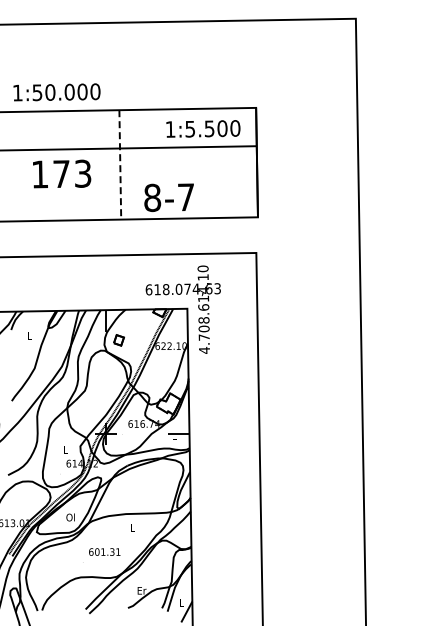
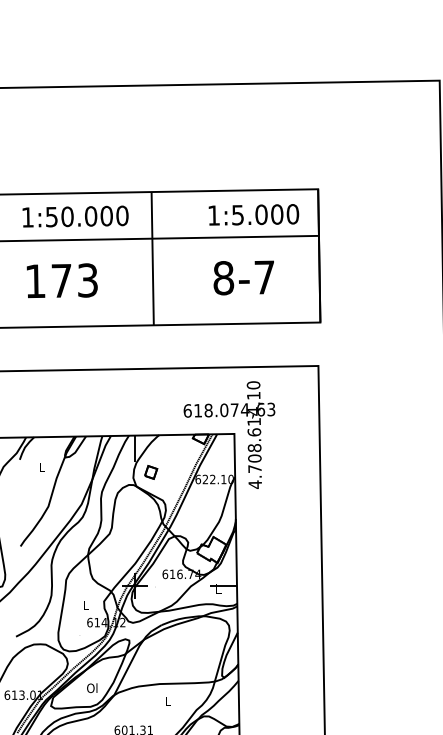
text: (56, 92) -> (74, 216), moved
text: (209, 128) -> (261, 214), 1:5.500 -> 1:5.000
line: (120, 164) -> (152, 258), dashed -> solid
text: (62, 173) -> (62, 280), moved
text: (168, 197) -> (243, 277), moved

